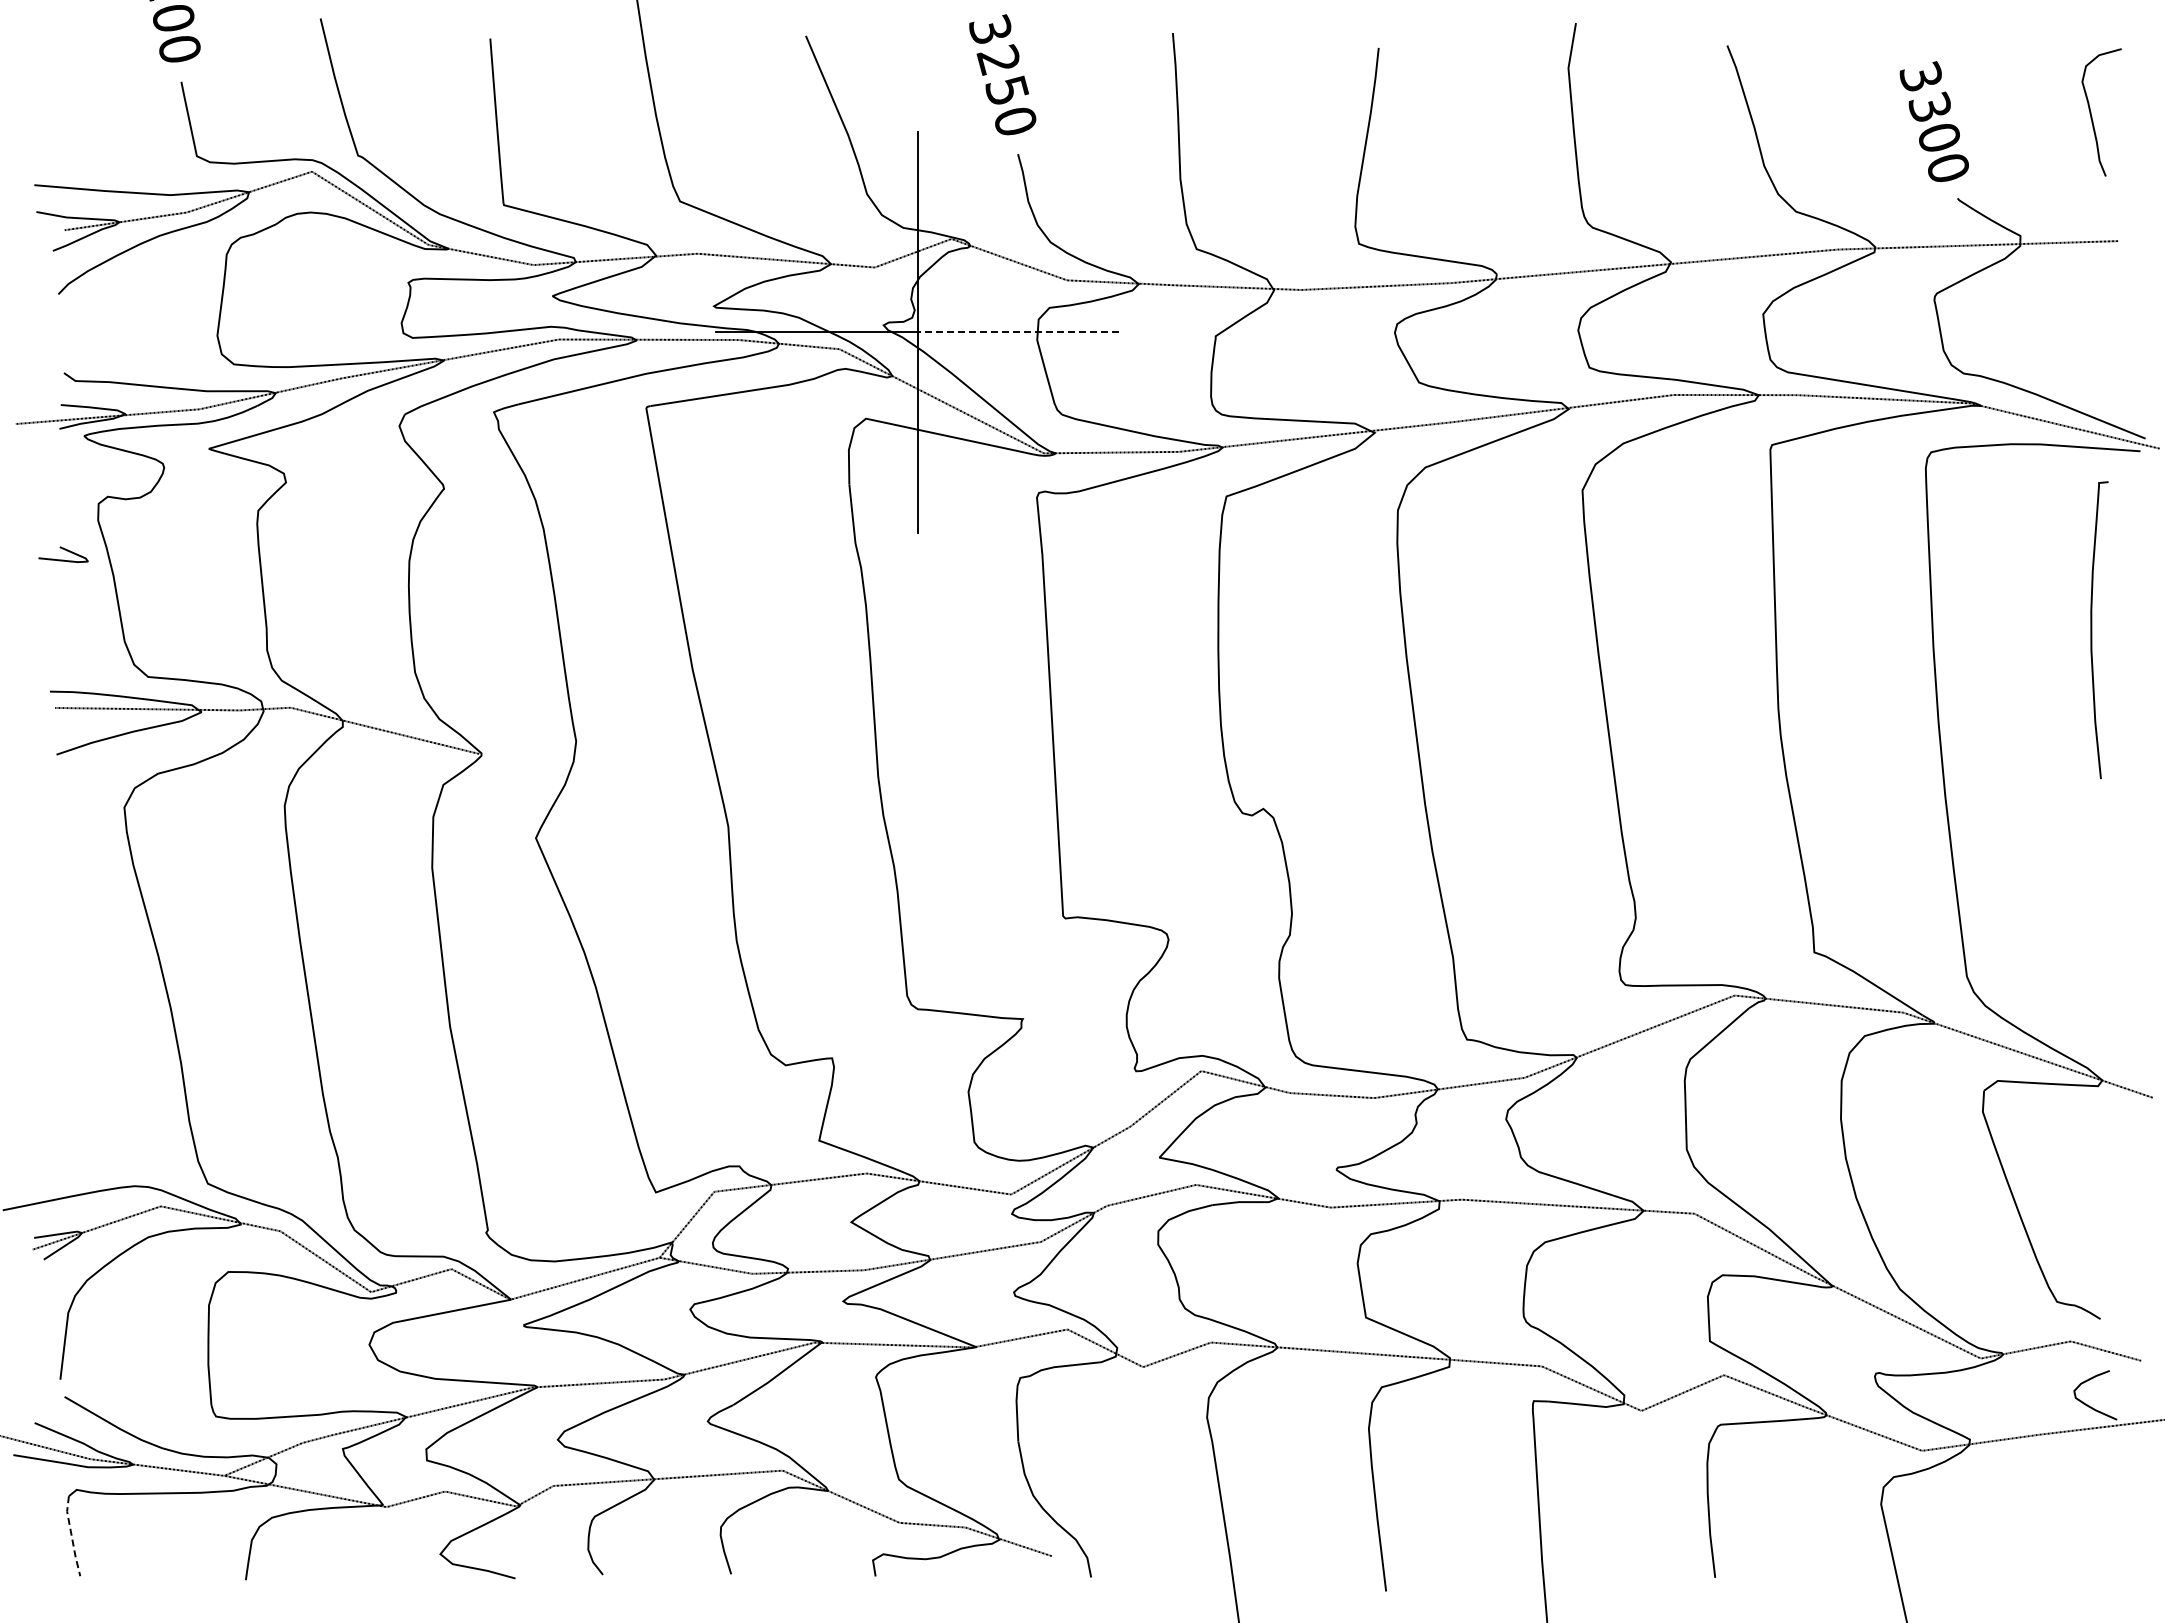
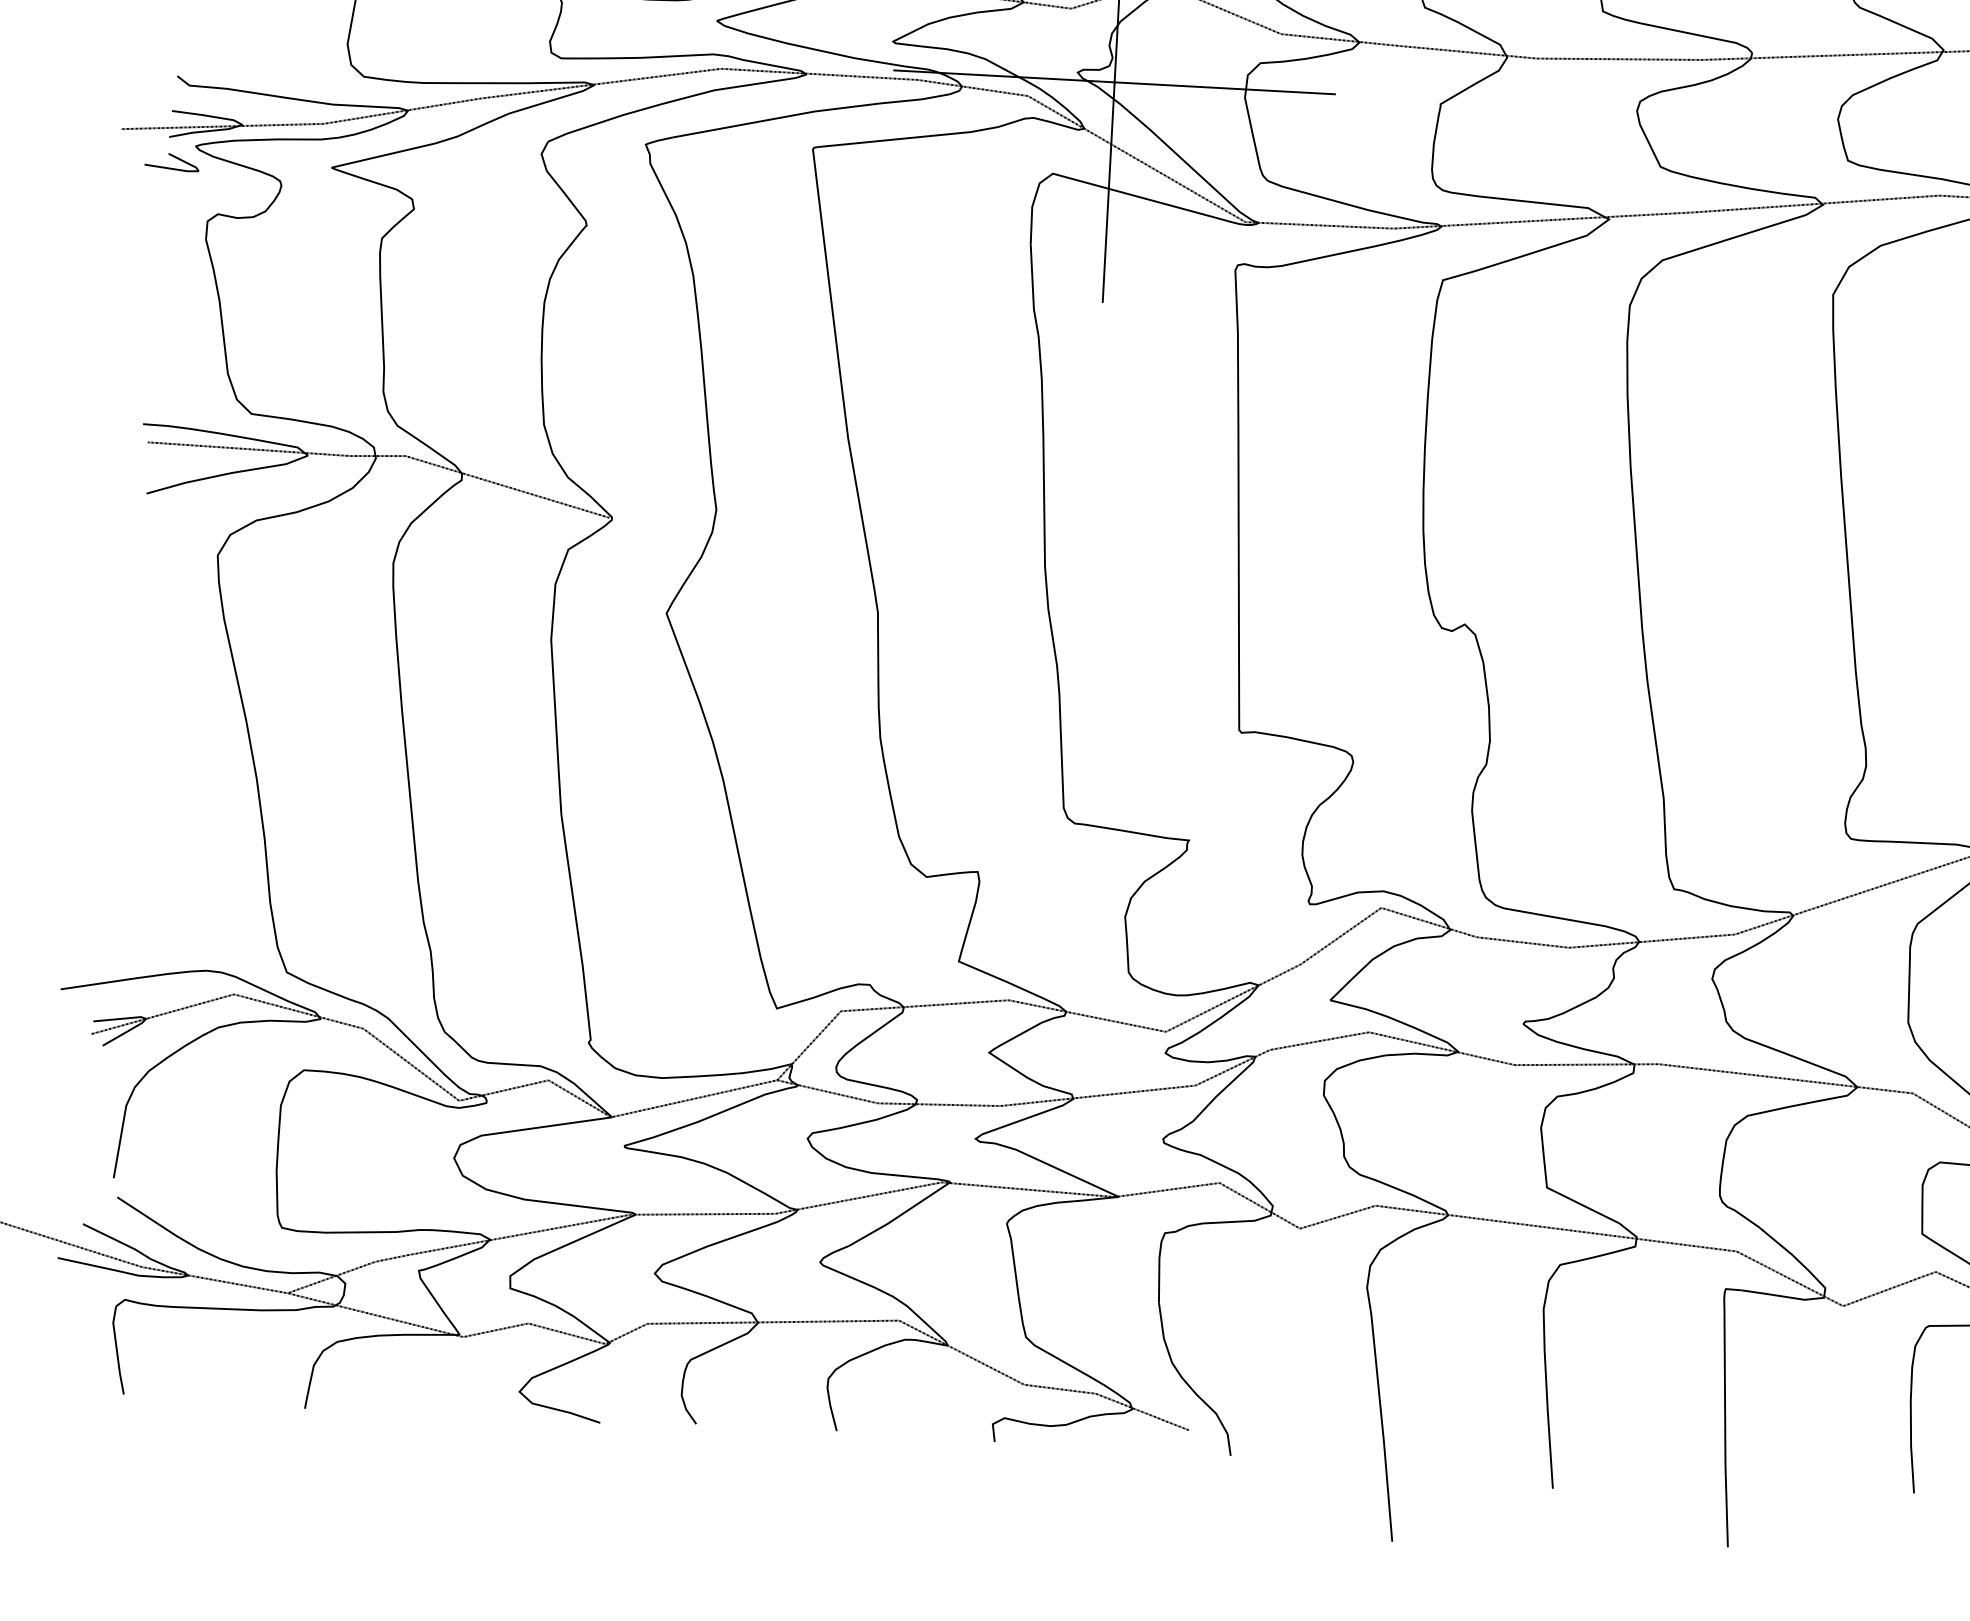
line: (1018, 332) -> (1224, 88), dashed -> solid
line: (64, 550) -> (173, 157), moved
line: (71, 1536) -> (116, 1350), dashed -> solid

